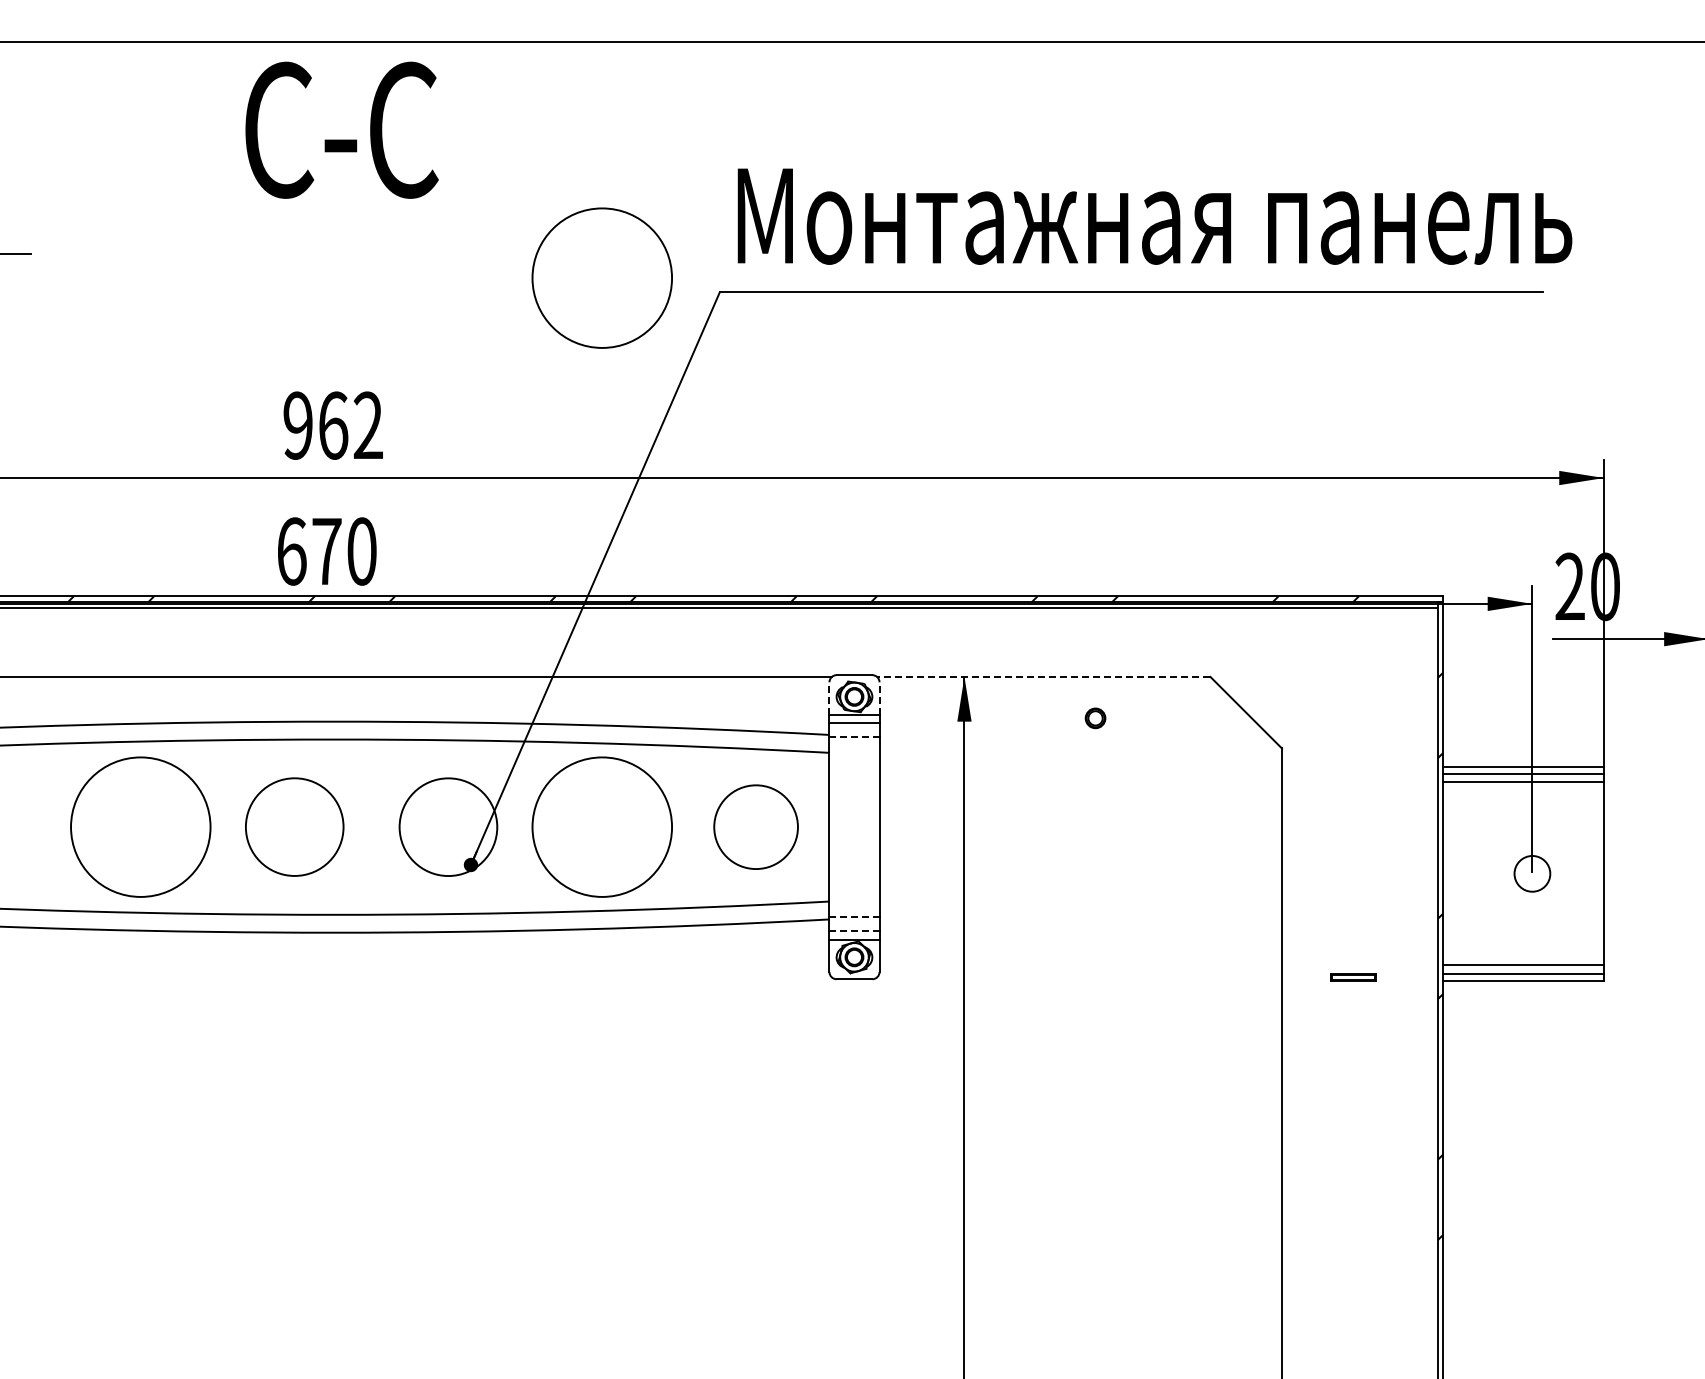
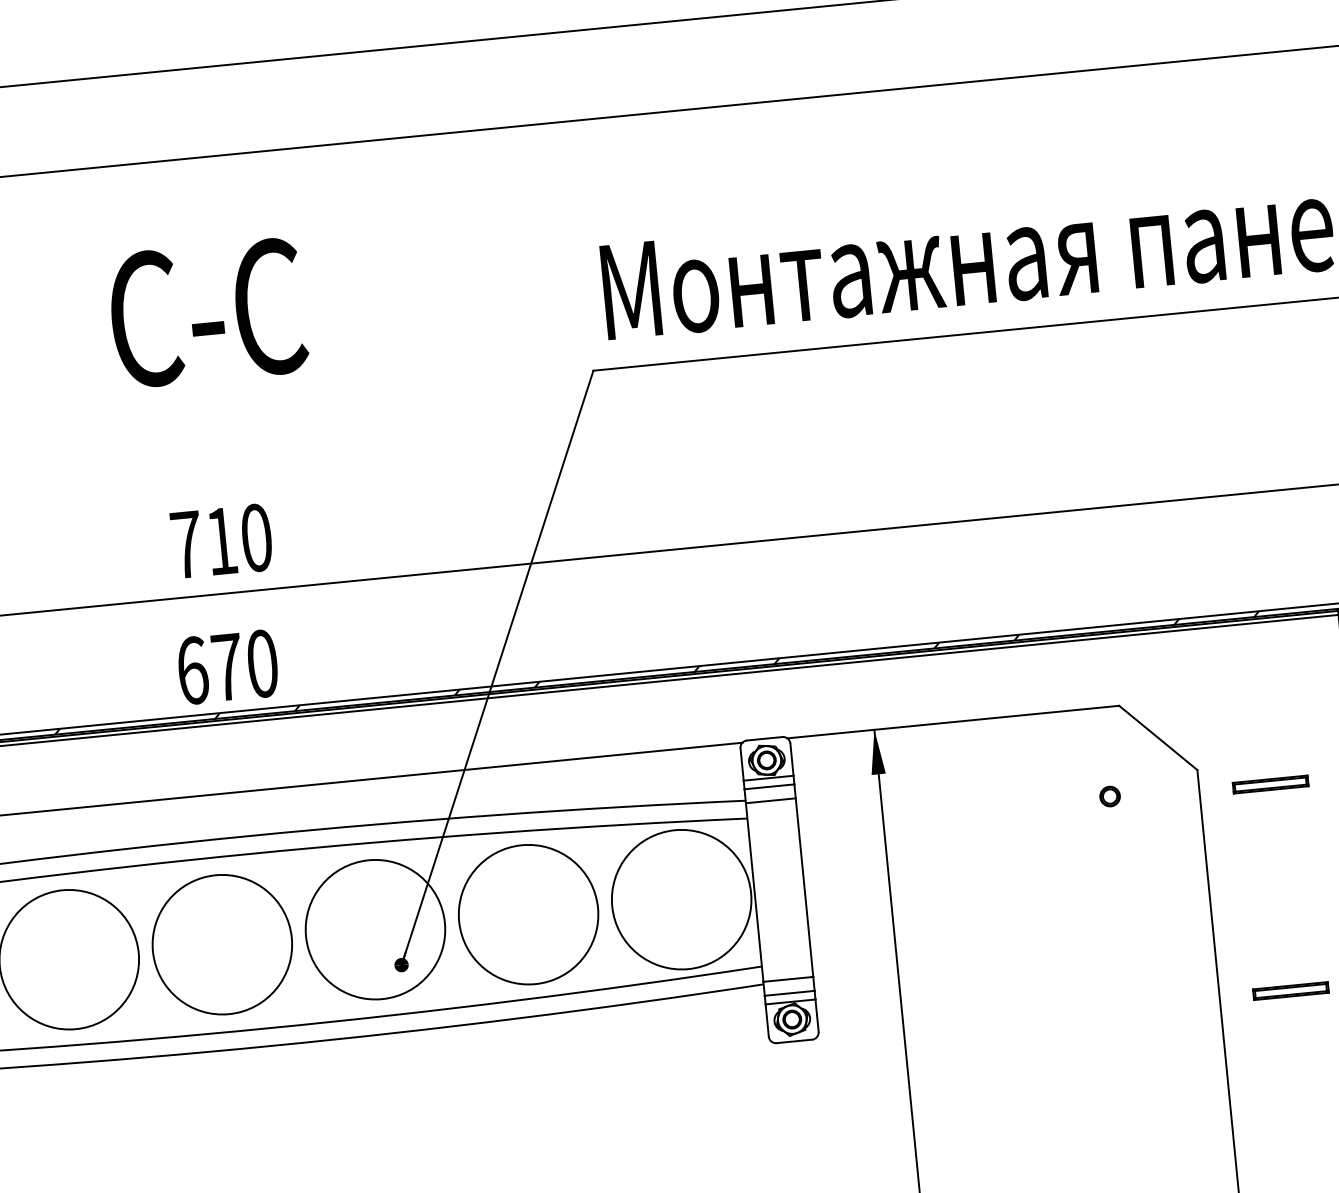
text: (341, 129) -> (207, 312), moved
circle: (601, 277) -> (474, 367), removed
text: (333, 425) -> (221, 541), 962 -> 710
line: (1043, 676) -> (952, 721), dashed -> solid
line: (829, 698) -> (742, 764), dashed -> solid
line: (879, 698) -> (791, 759), dashed -> solid
part: (1095, 718) -> (1110, 796), moved
line: (854, 737) -> (770, 800), dashed -> solid
part: (1353, 769) -> (1270, 783), added
circle: (294, 826) -> (222, 944), size x1.43
circle: (448, 826) -> (375, 929), size x1.43
circle: (755, 826) -> (681, 899), size x1.67
line: (854, 916) -> (788, 978), dashed -> solid
line: (854, 930) -> (789, 992), dashed -> solid
part: (1353, 977) -> (1290, 990), size x1.67

